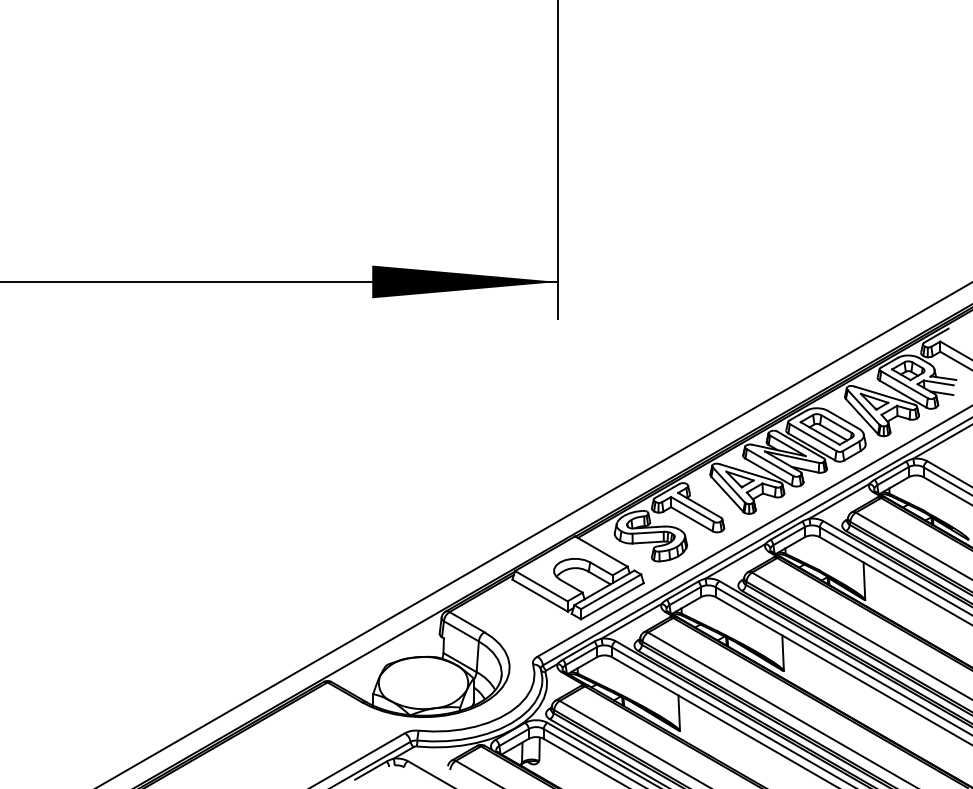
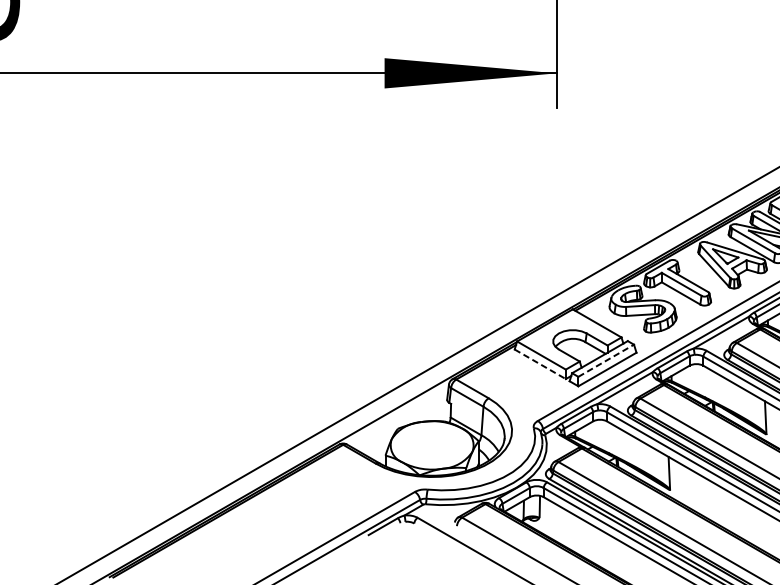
line: (611, 591) -> (606, 360), solid -> dashed
line: (540, 595) -> (540, 364), solid -> dashed

